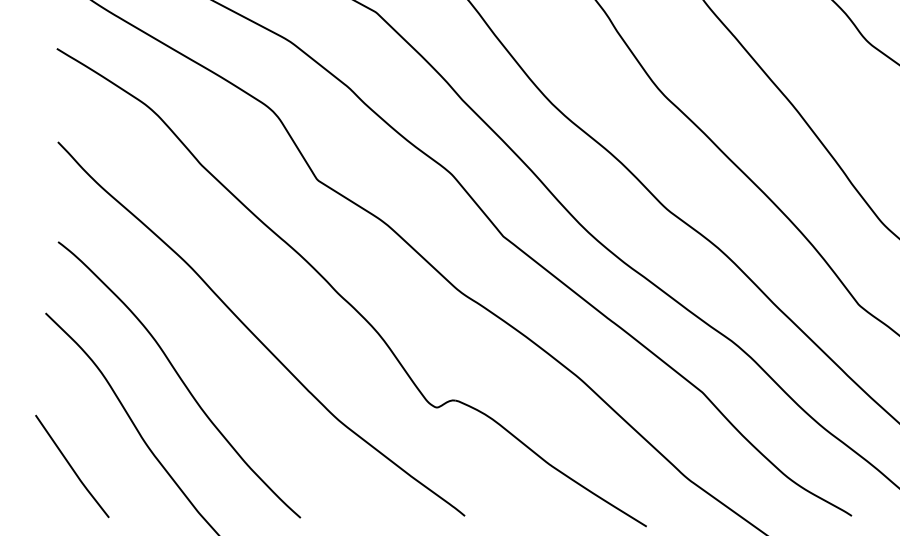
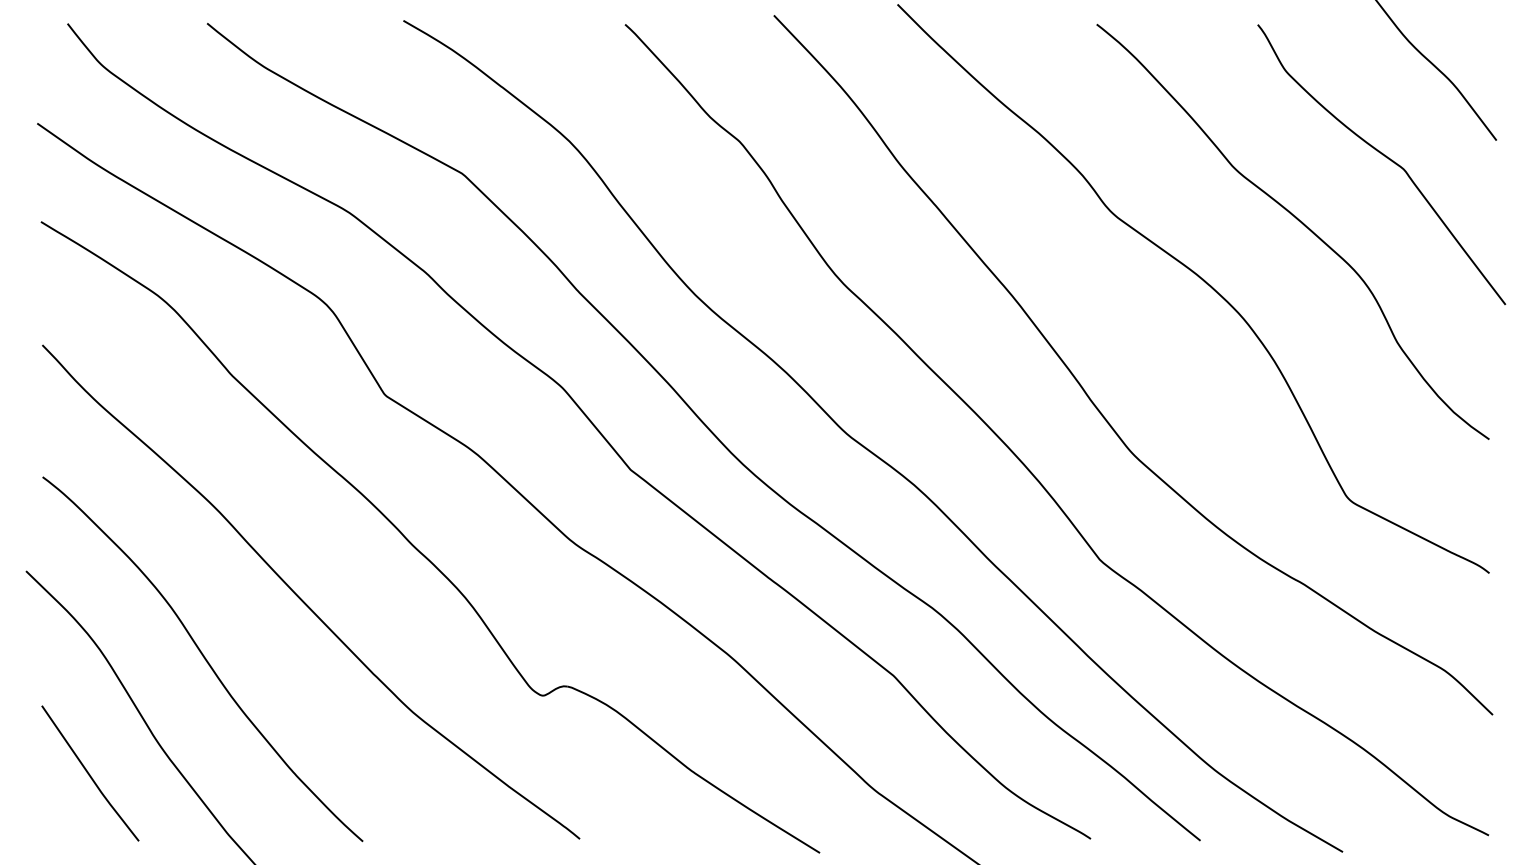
curve: (71, 466) -> (89, 773), moved

